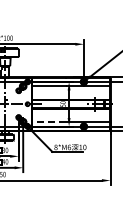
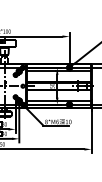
line: (48, 122) -> (40, 101), dashed -> solid

